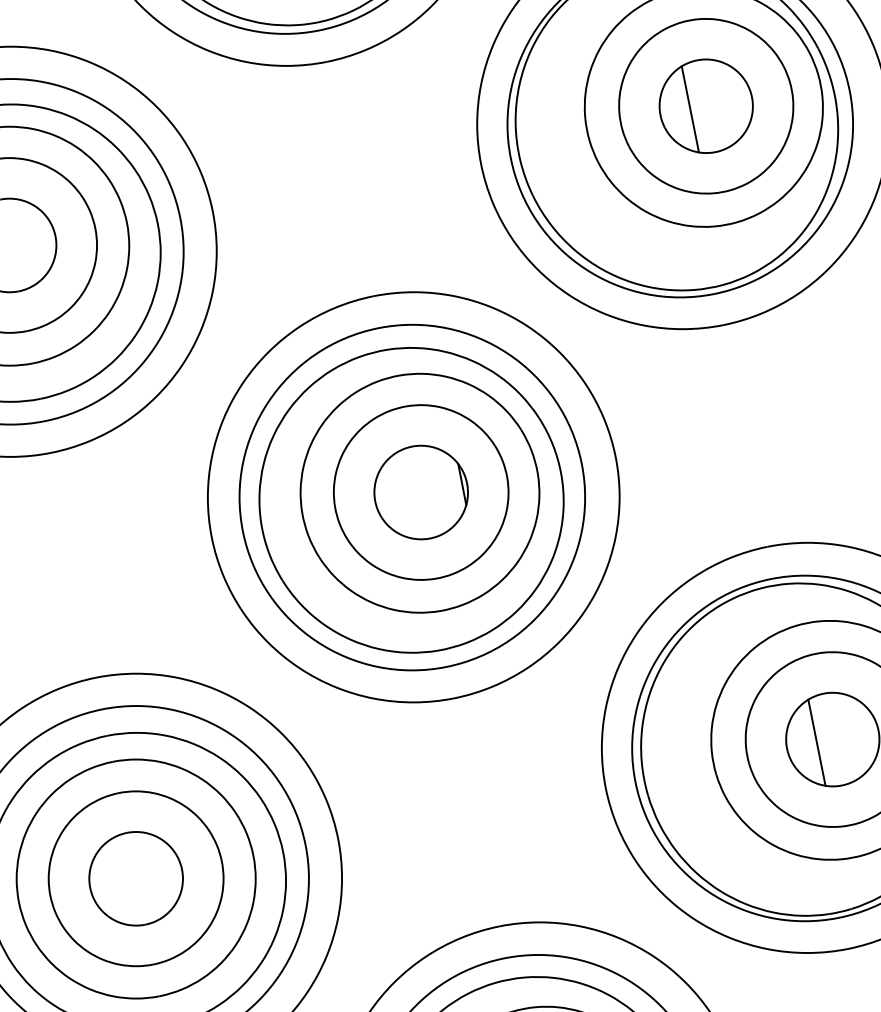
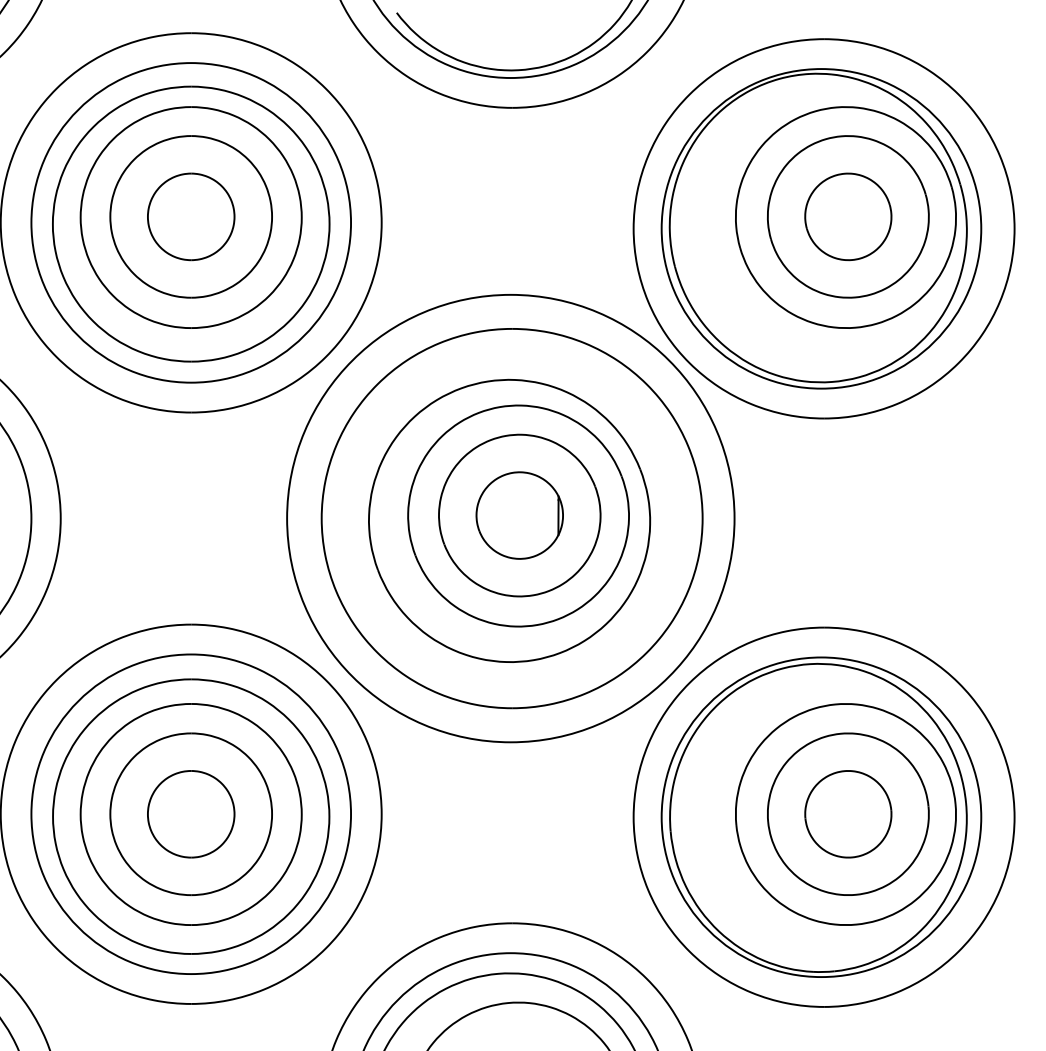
line: (690, 109) -> (833, 216), removed
circle: (411, 497) -> (510, 518), size x1.4
line: (816, 741) -> (833, 813), removed

